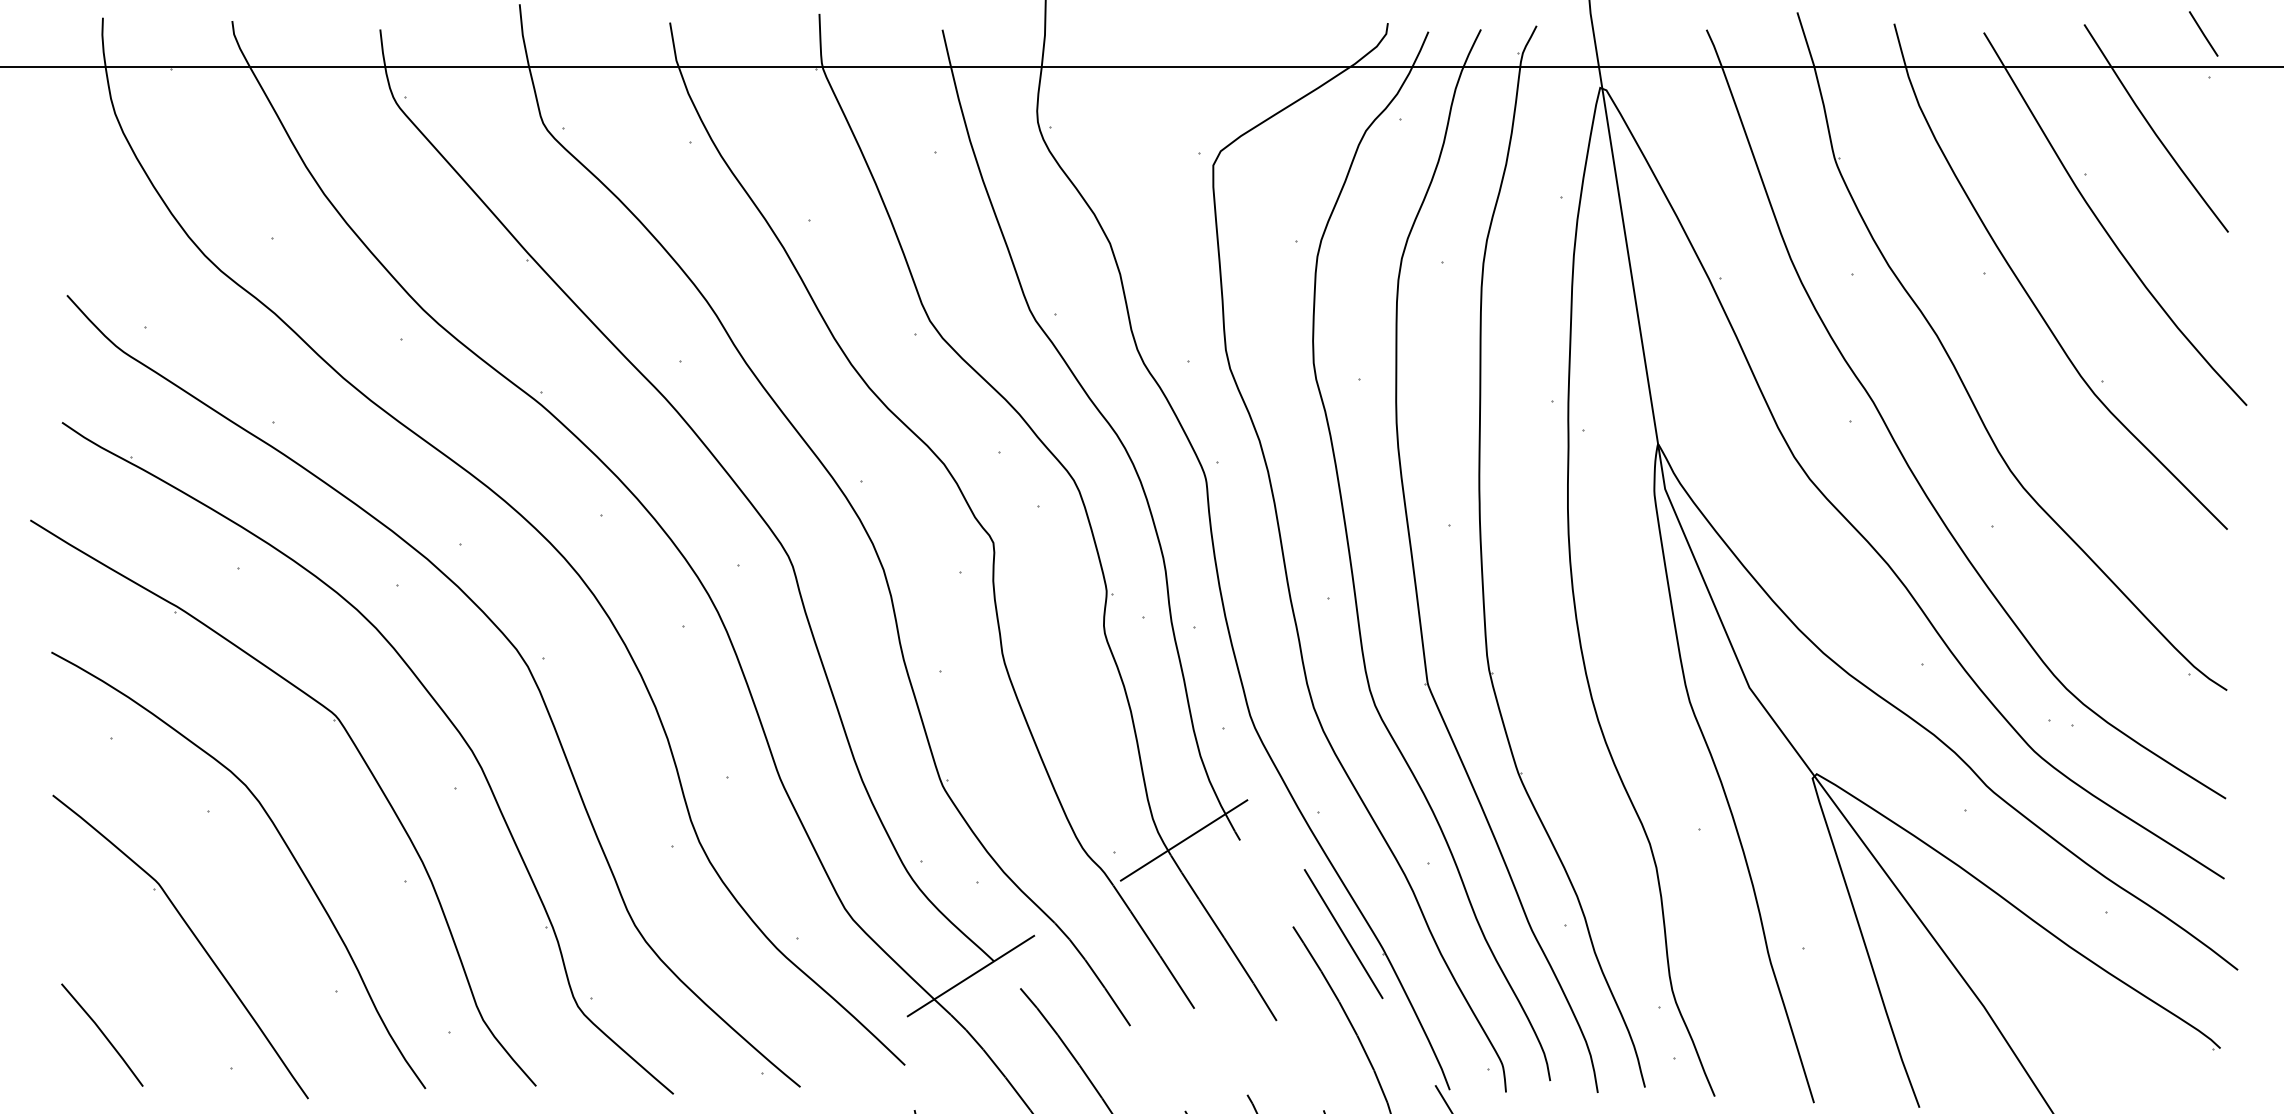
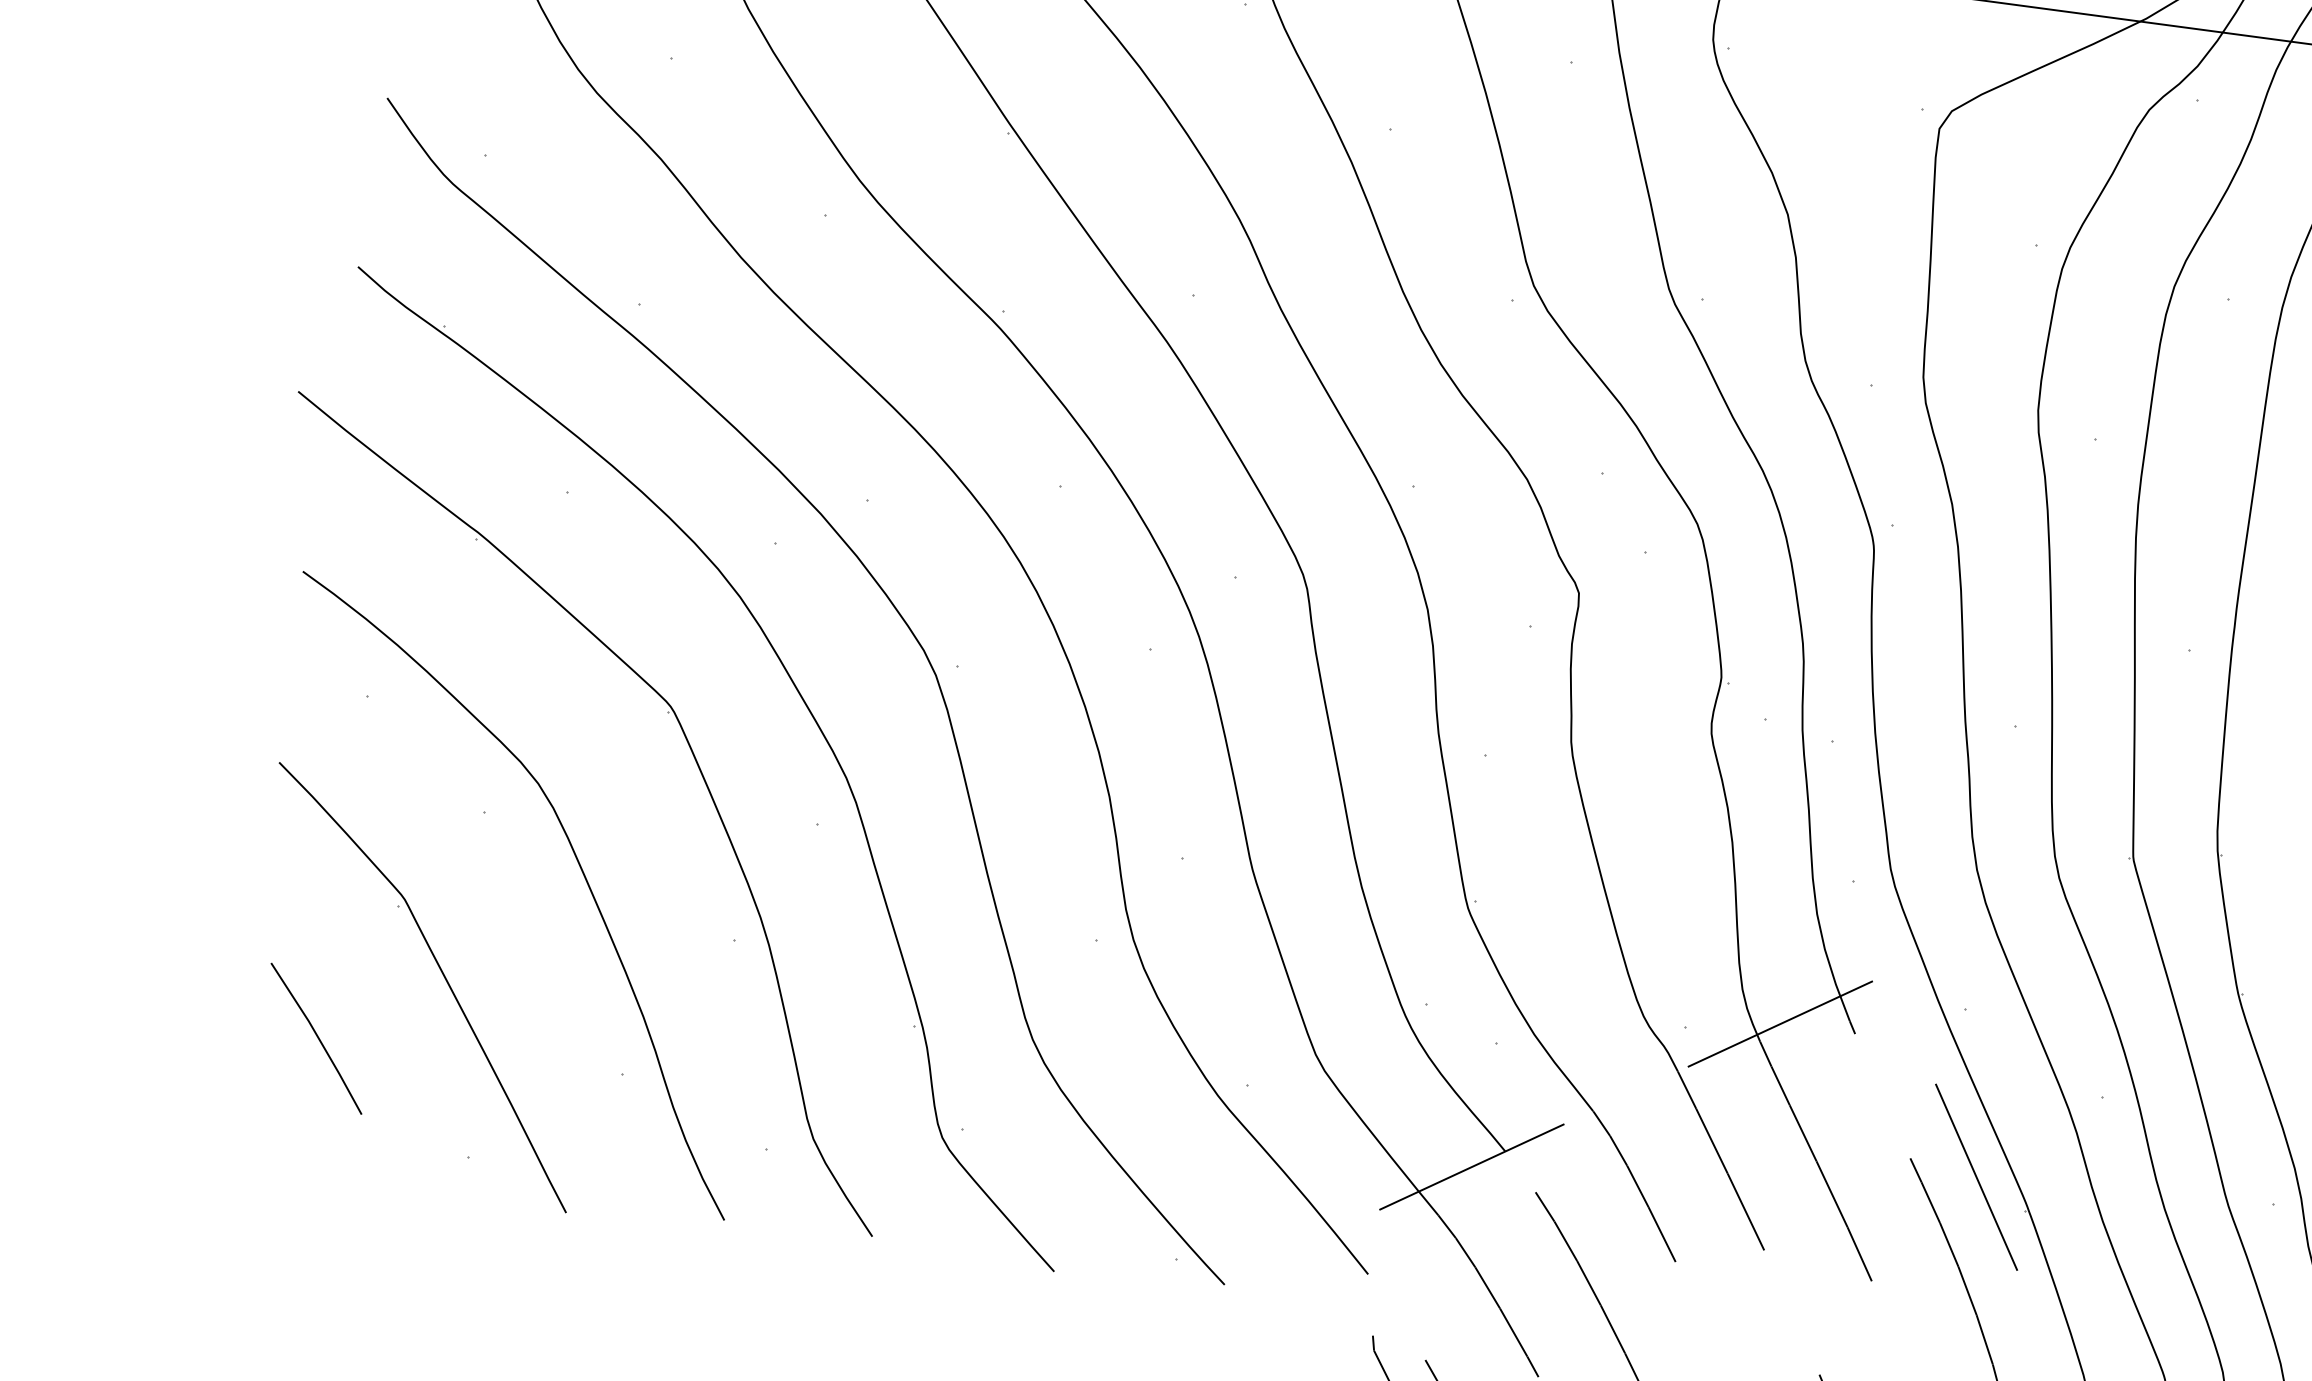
line: (102, 1034) -> (316, 1037), moved

